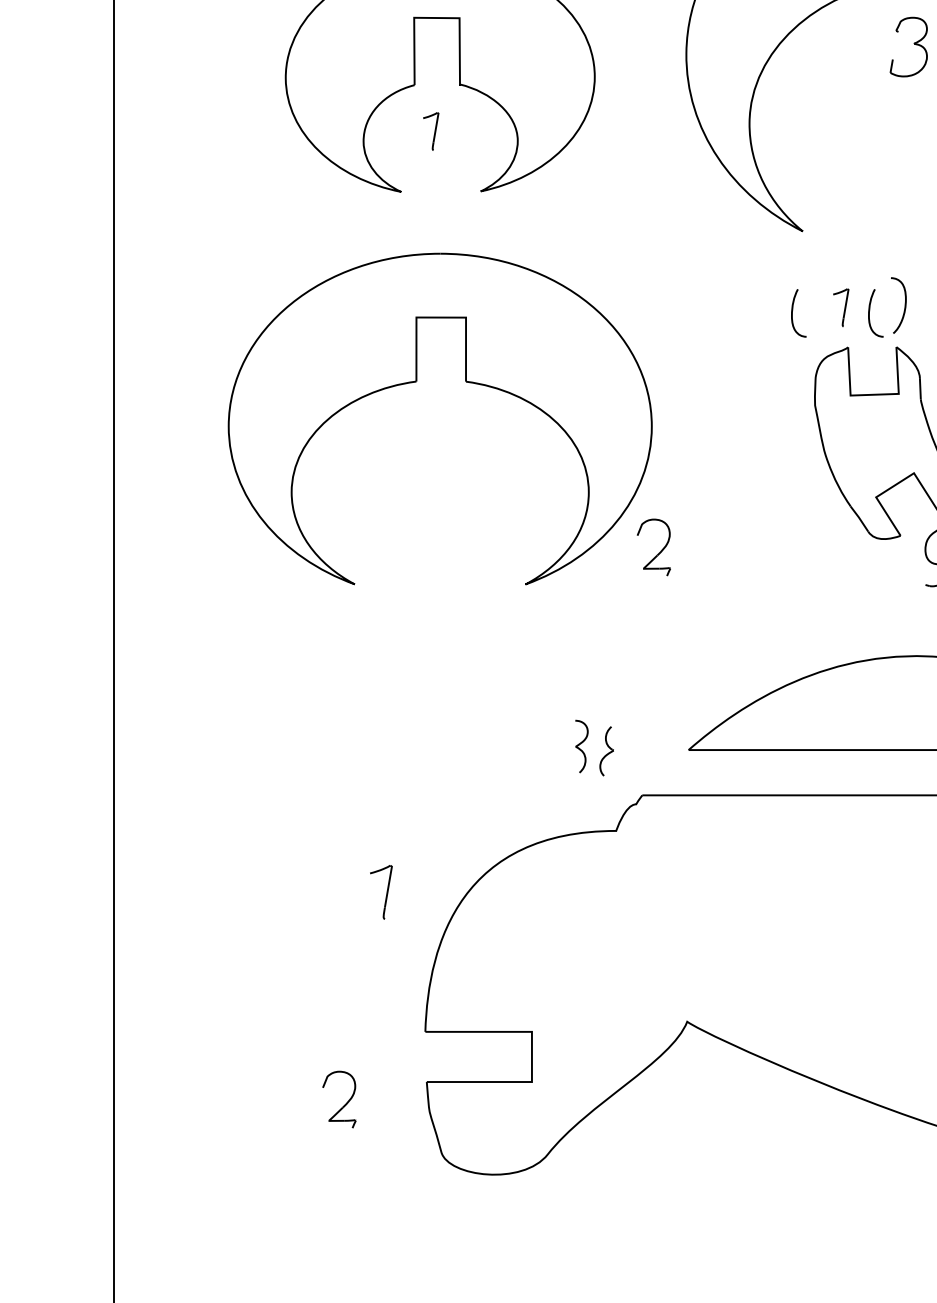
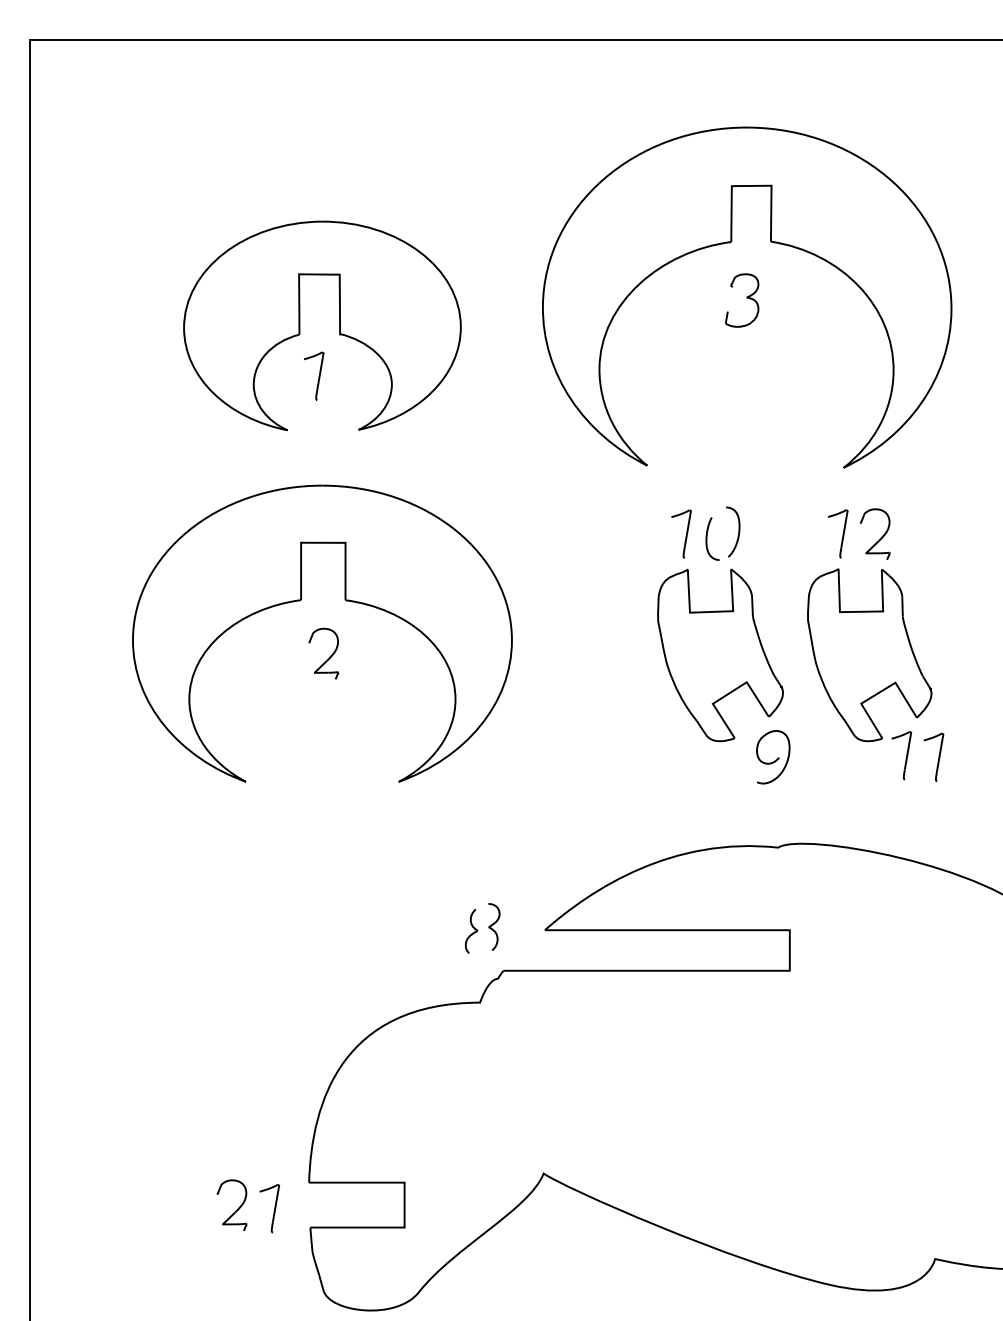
part: (431, 130) -> (314, 375), size x1.43
part: (841, 307) -> (681, 533), size x1.43
curve: (793, 312) -> (638, 538), removed
part: (660, 550) -> (329, 656), moved
curve: (580, 744) -> (493, 925), moved
part: (381, 892) -> (269, 1208), moved
part: (344, 1104) -> (236, 1209), moved

